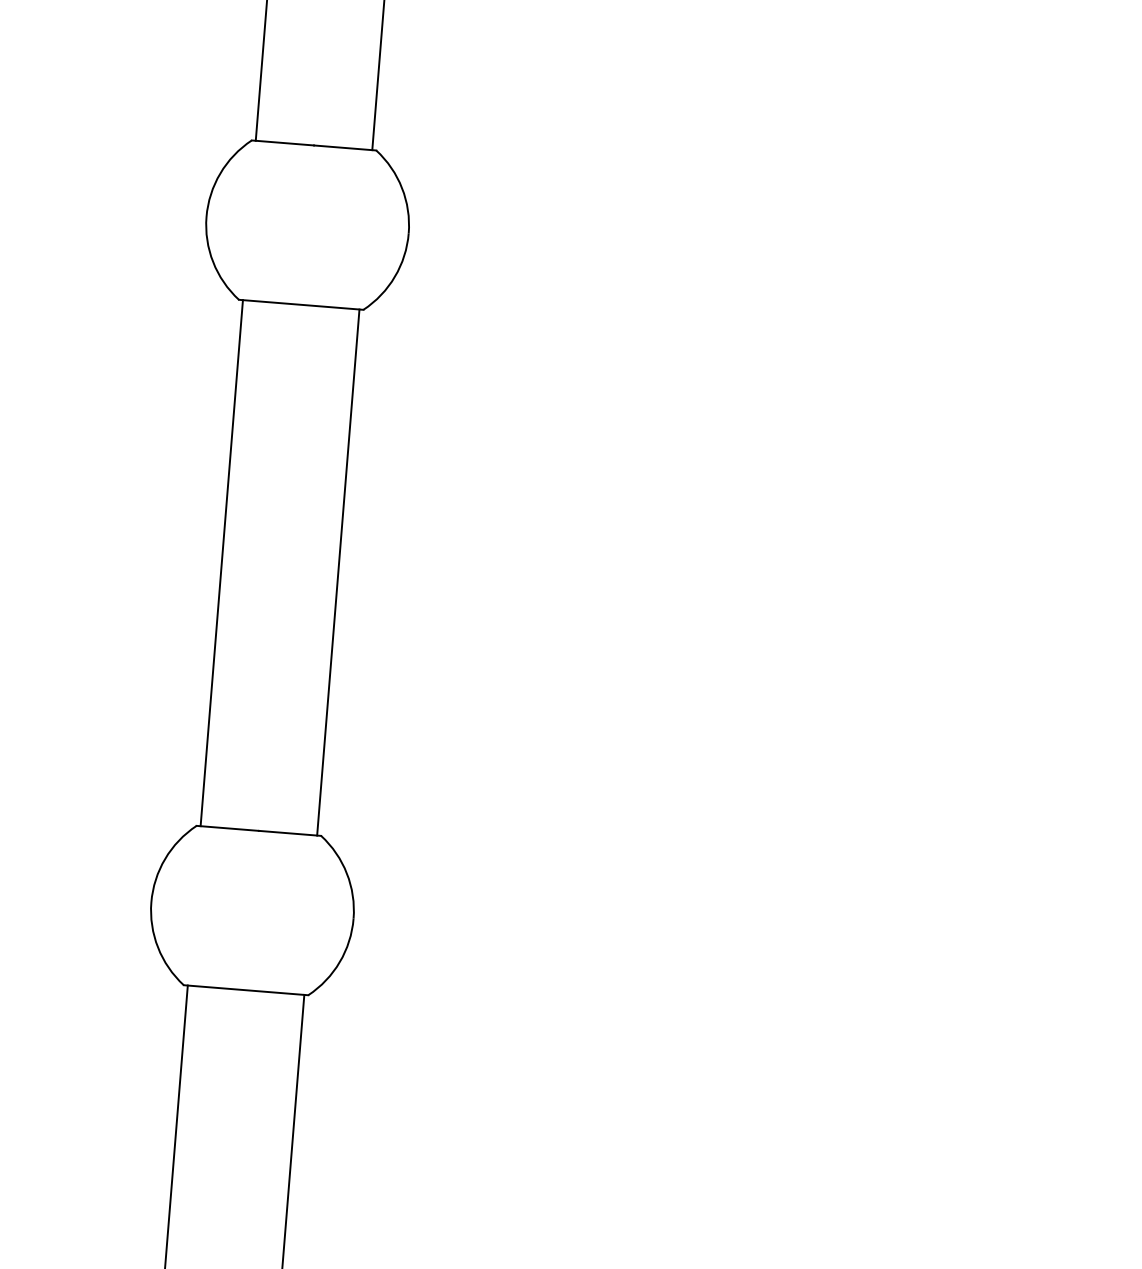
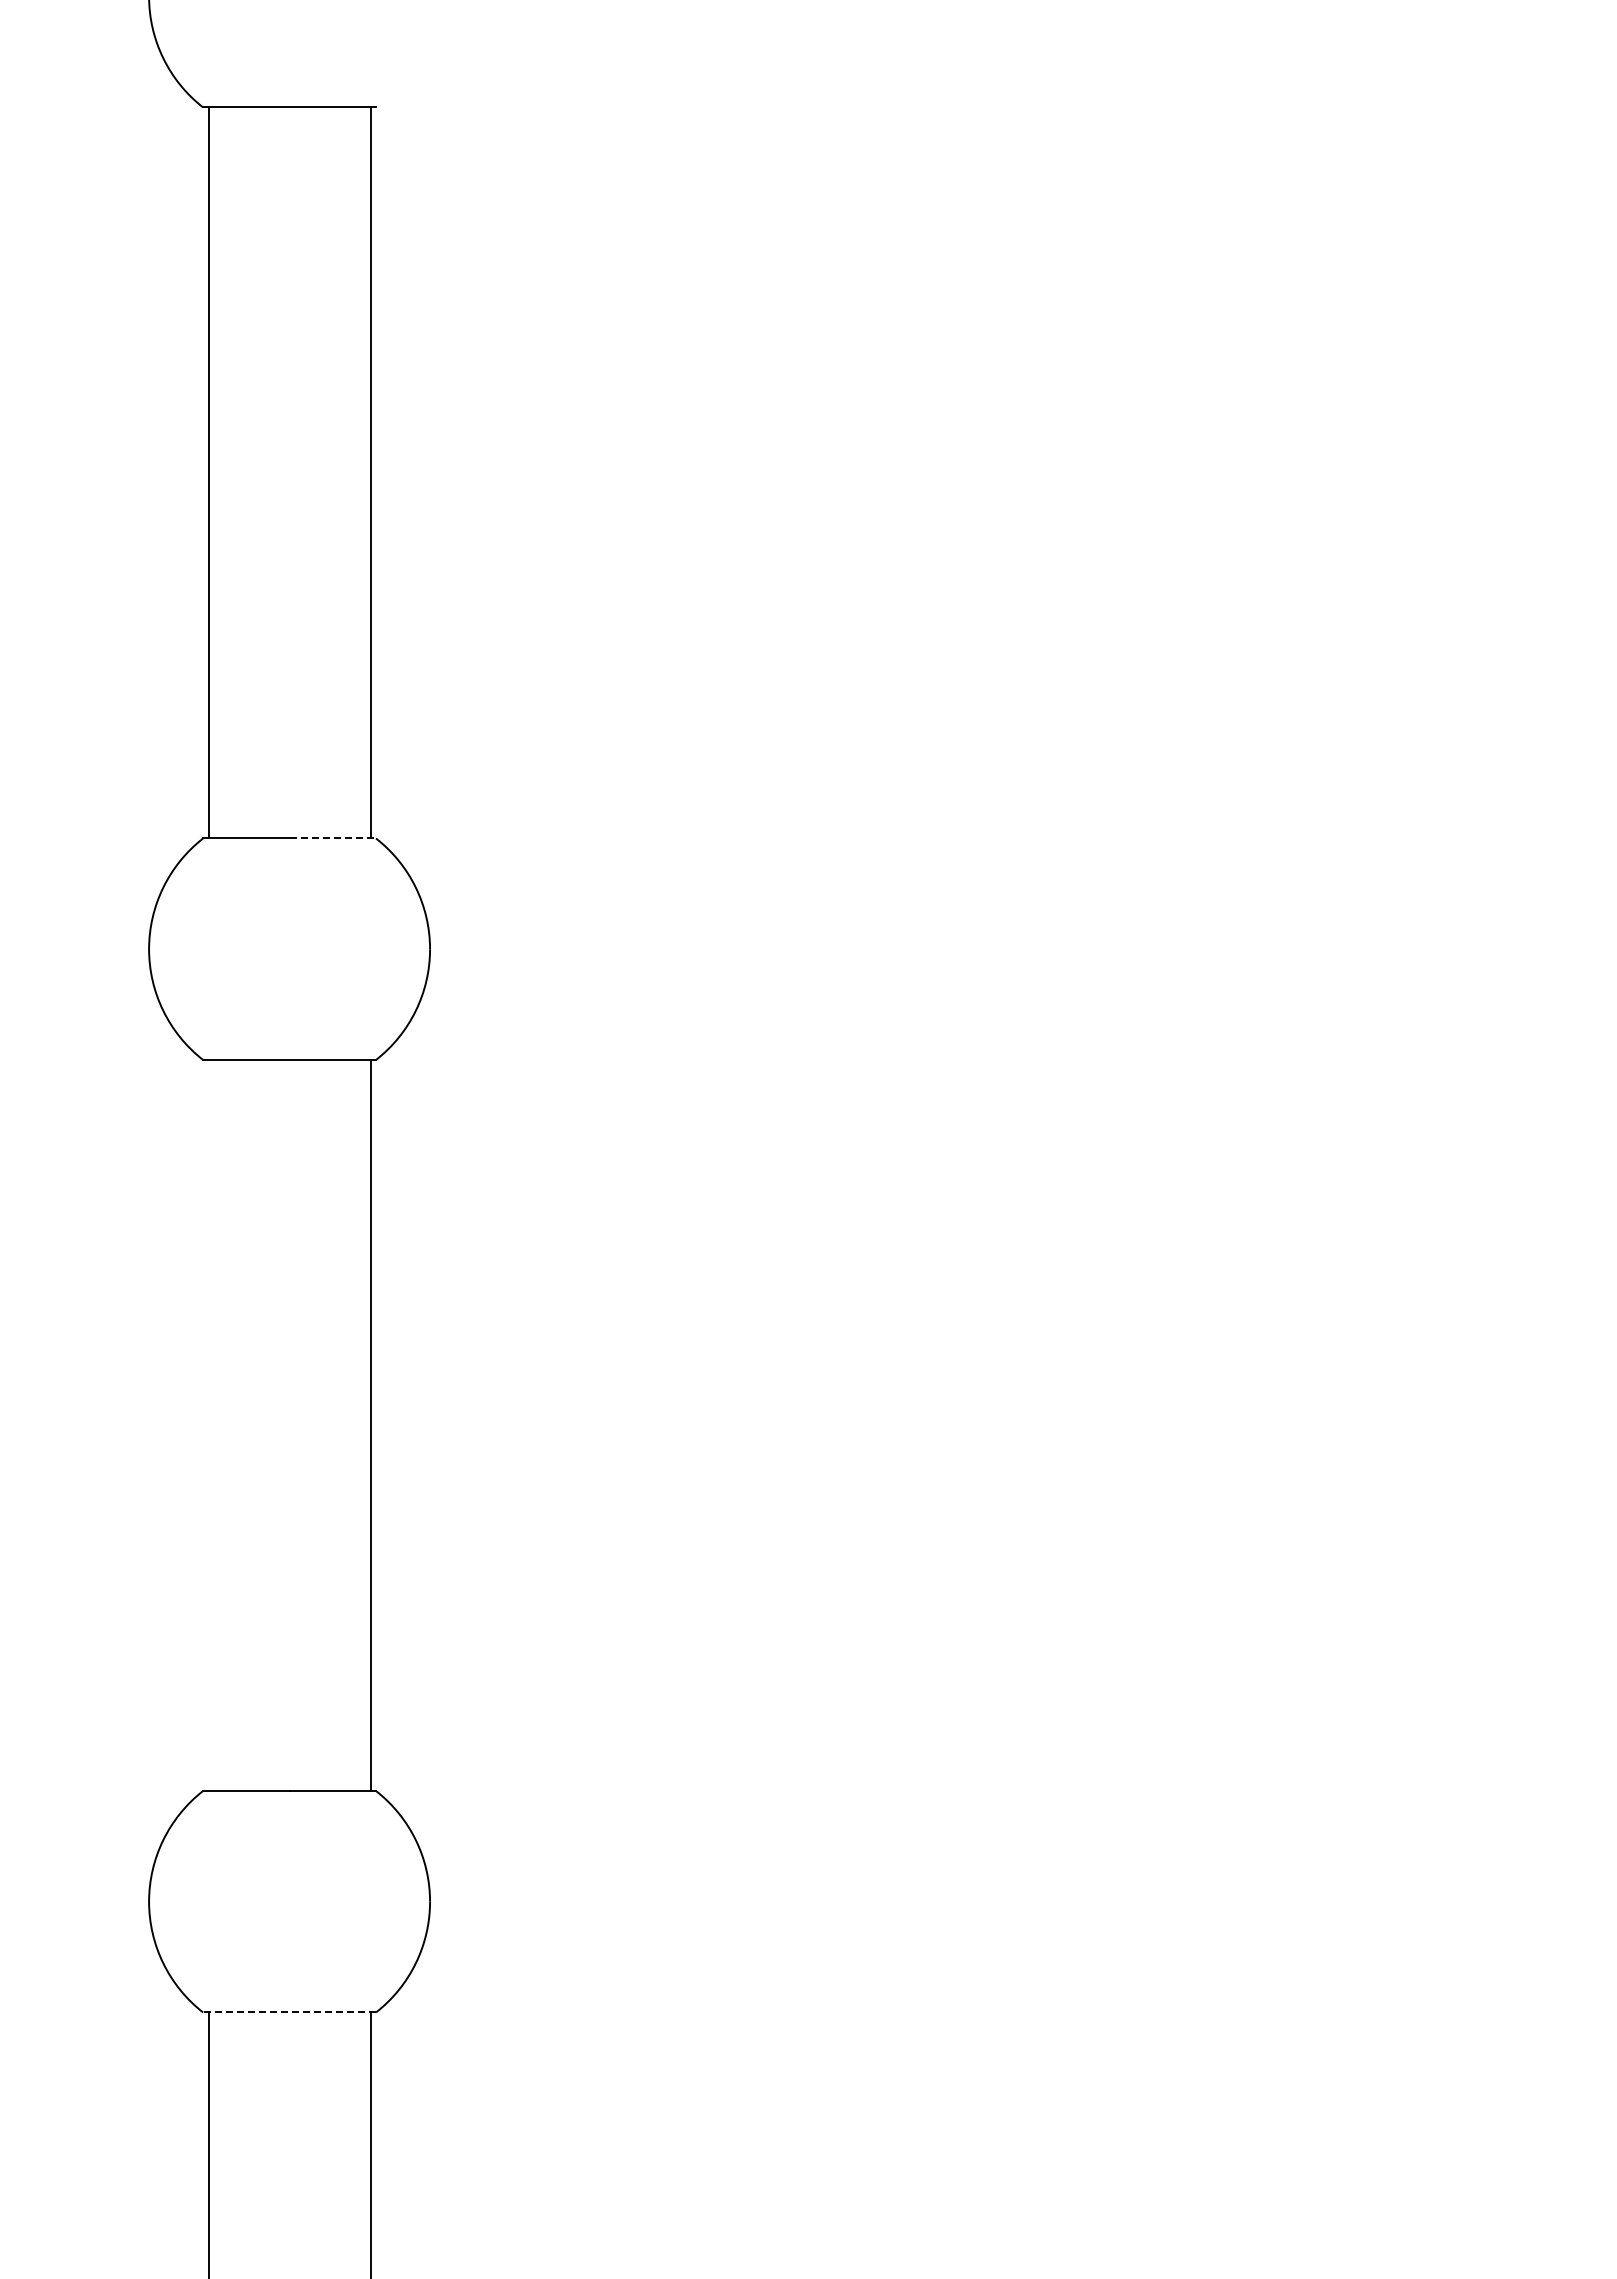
line: (345, 148) -> (333, 838), solid -> dashed
line: (221, 563) -> (208, 1425), removed
line: (246, 990) -> (289, 2012), solid -> dashed

